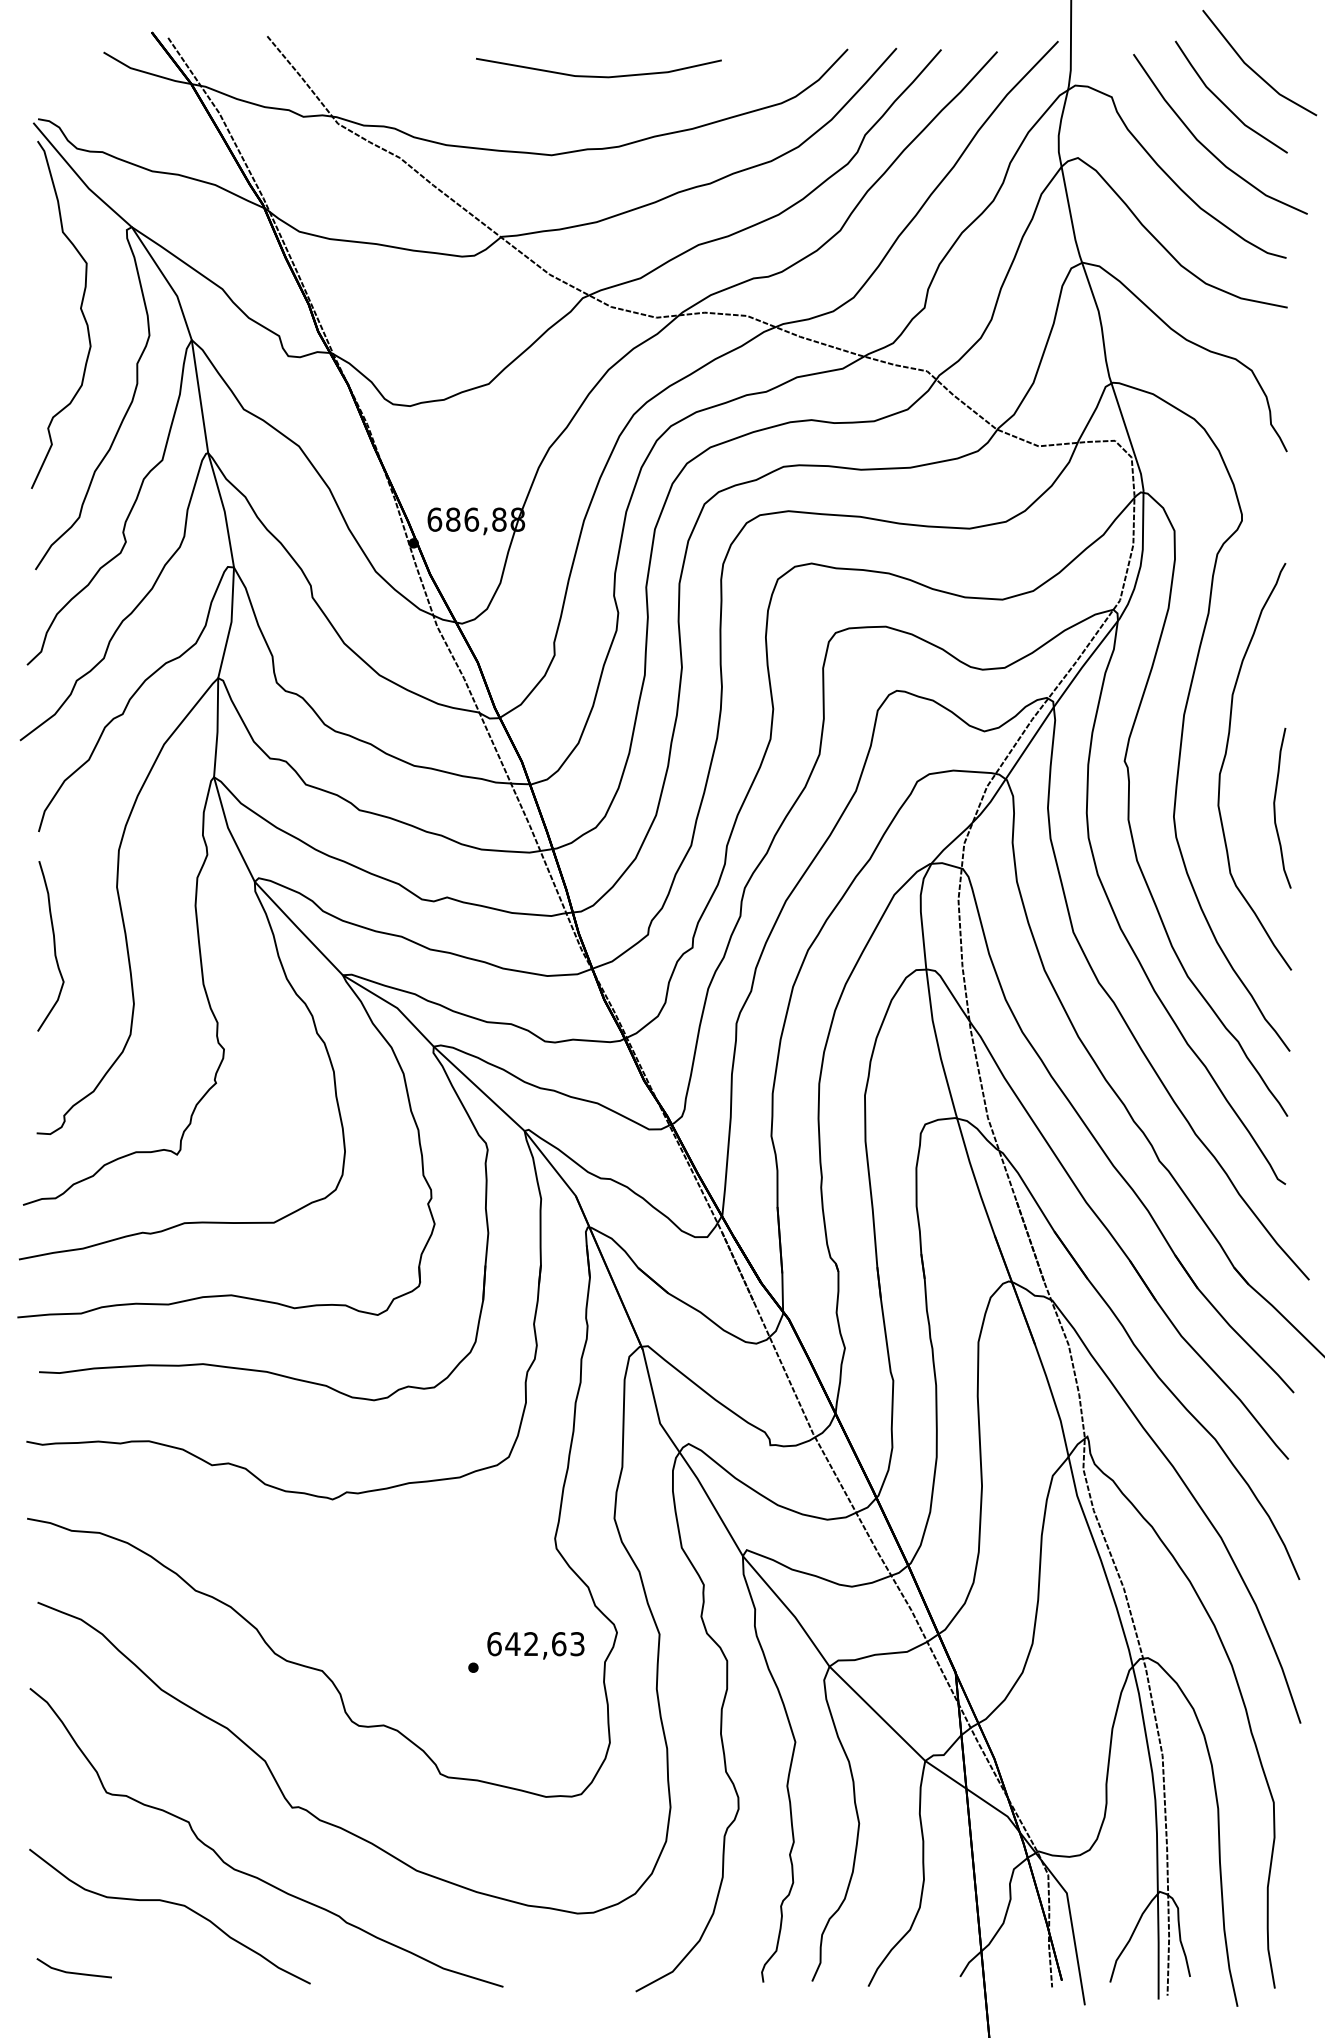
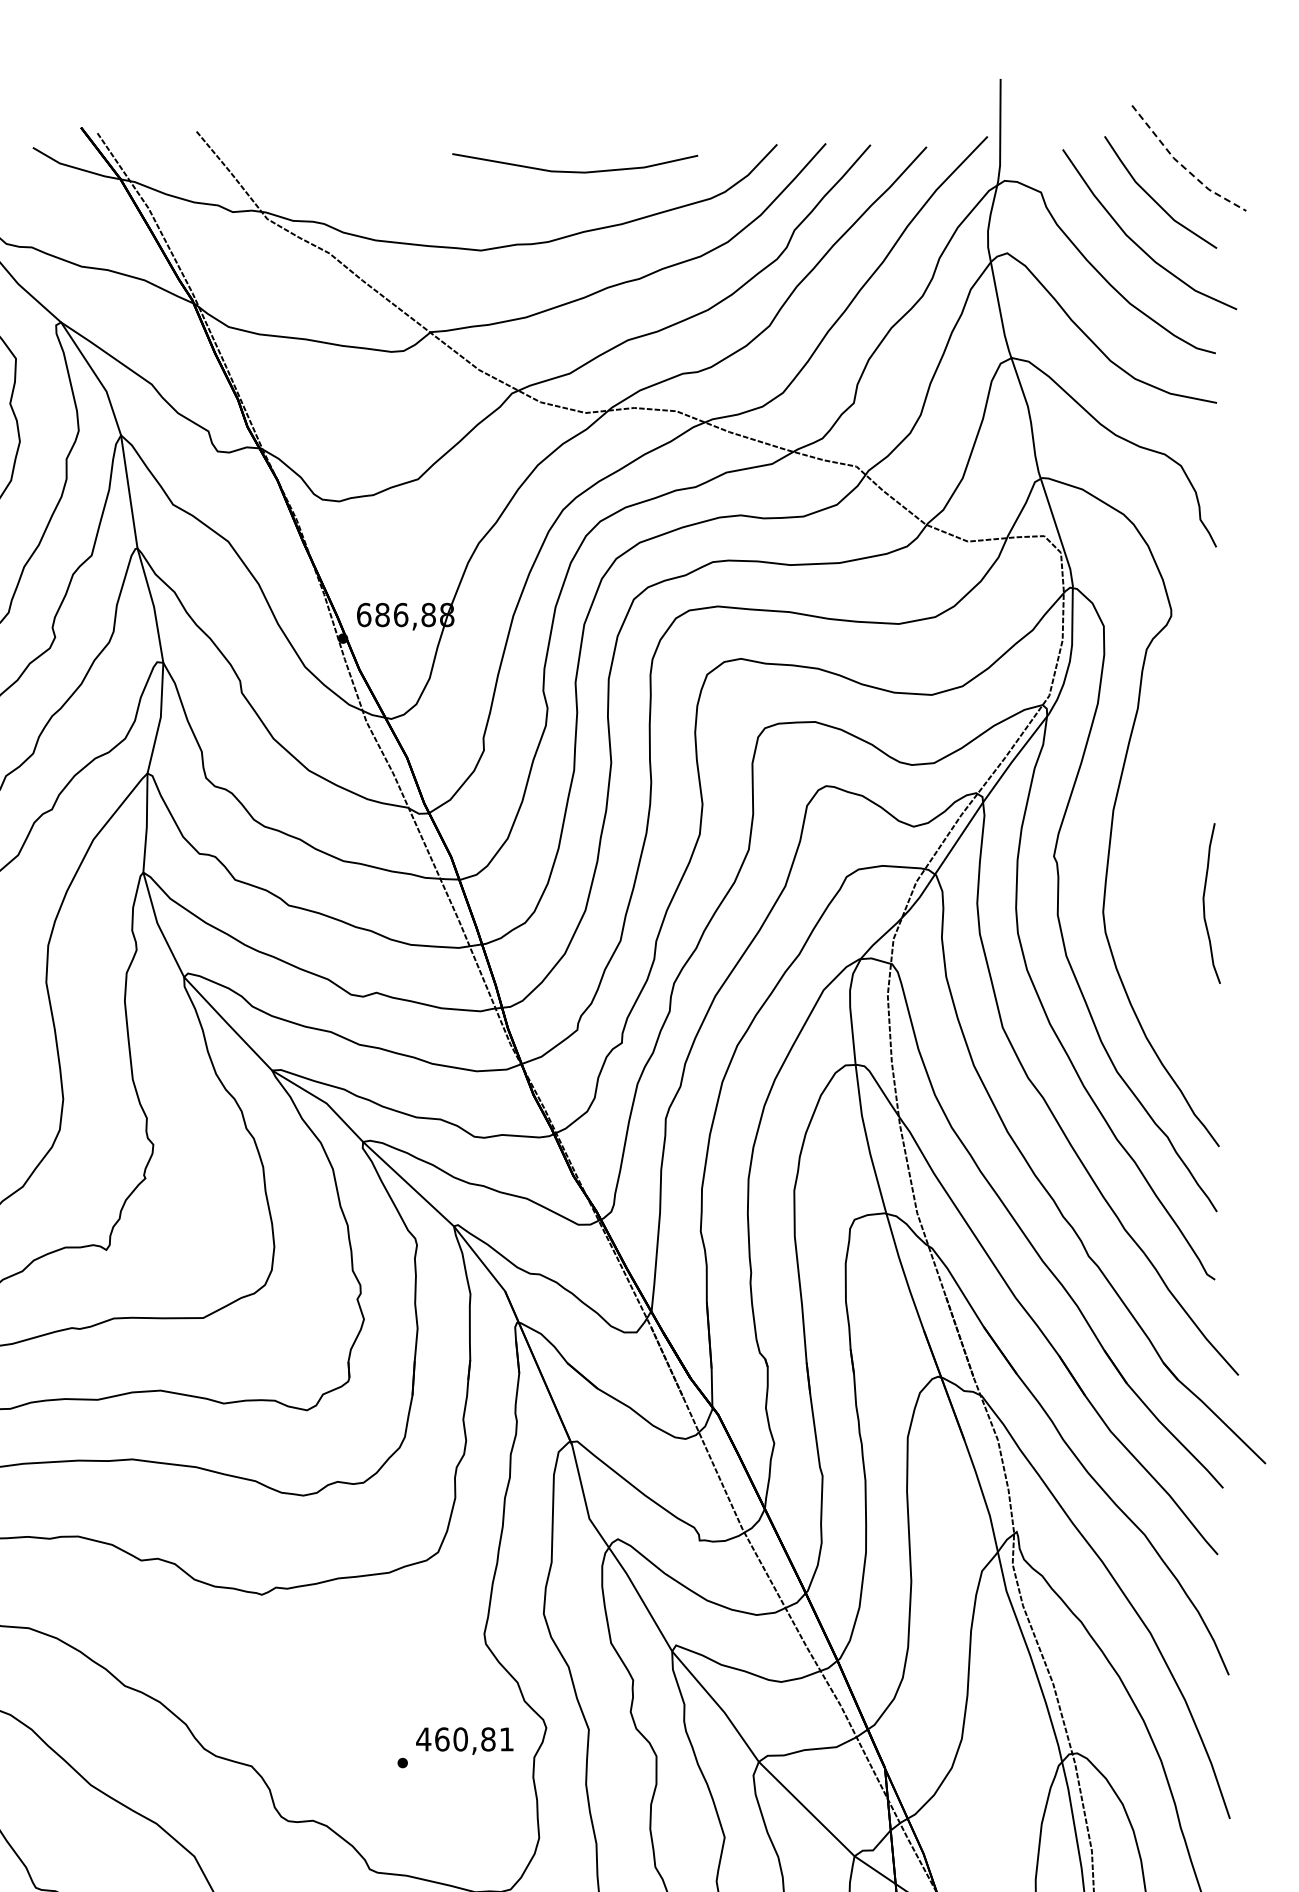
line: (1253, 70) -> (1182, 165), solid -> dashed
curve: (594, 75) -> (570, 170), moved
curve: (1225, 759) -> (1154, 854), removed
text: (535, 1644) -> (464, 1739), 642,63 -> 460,81

